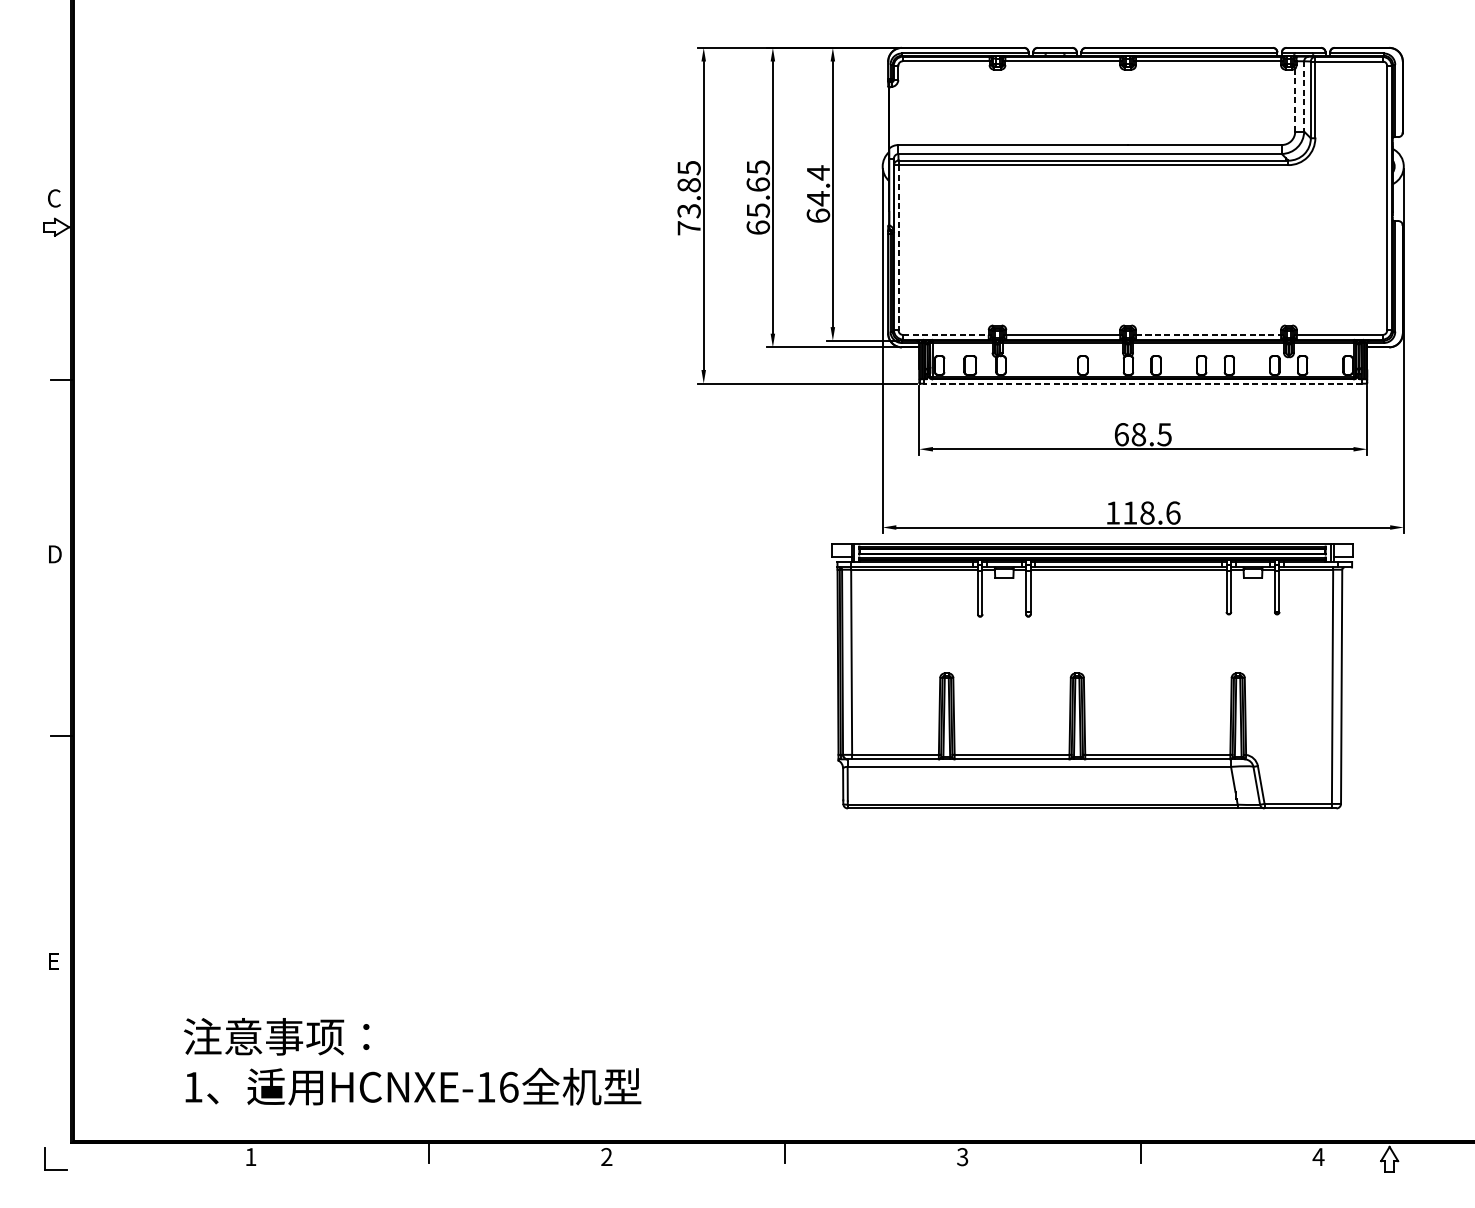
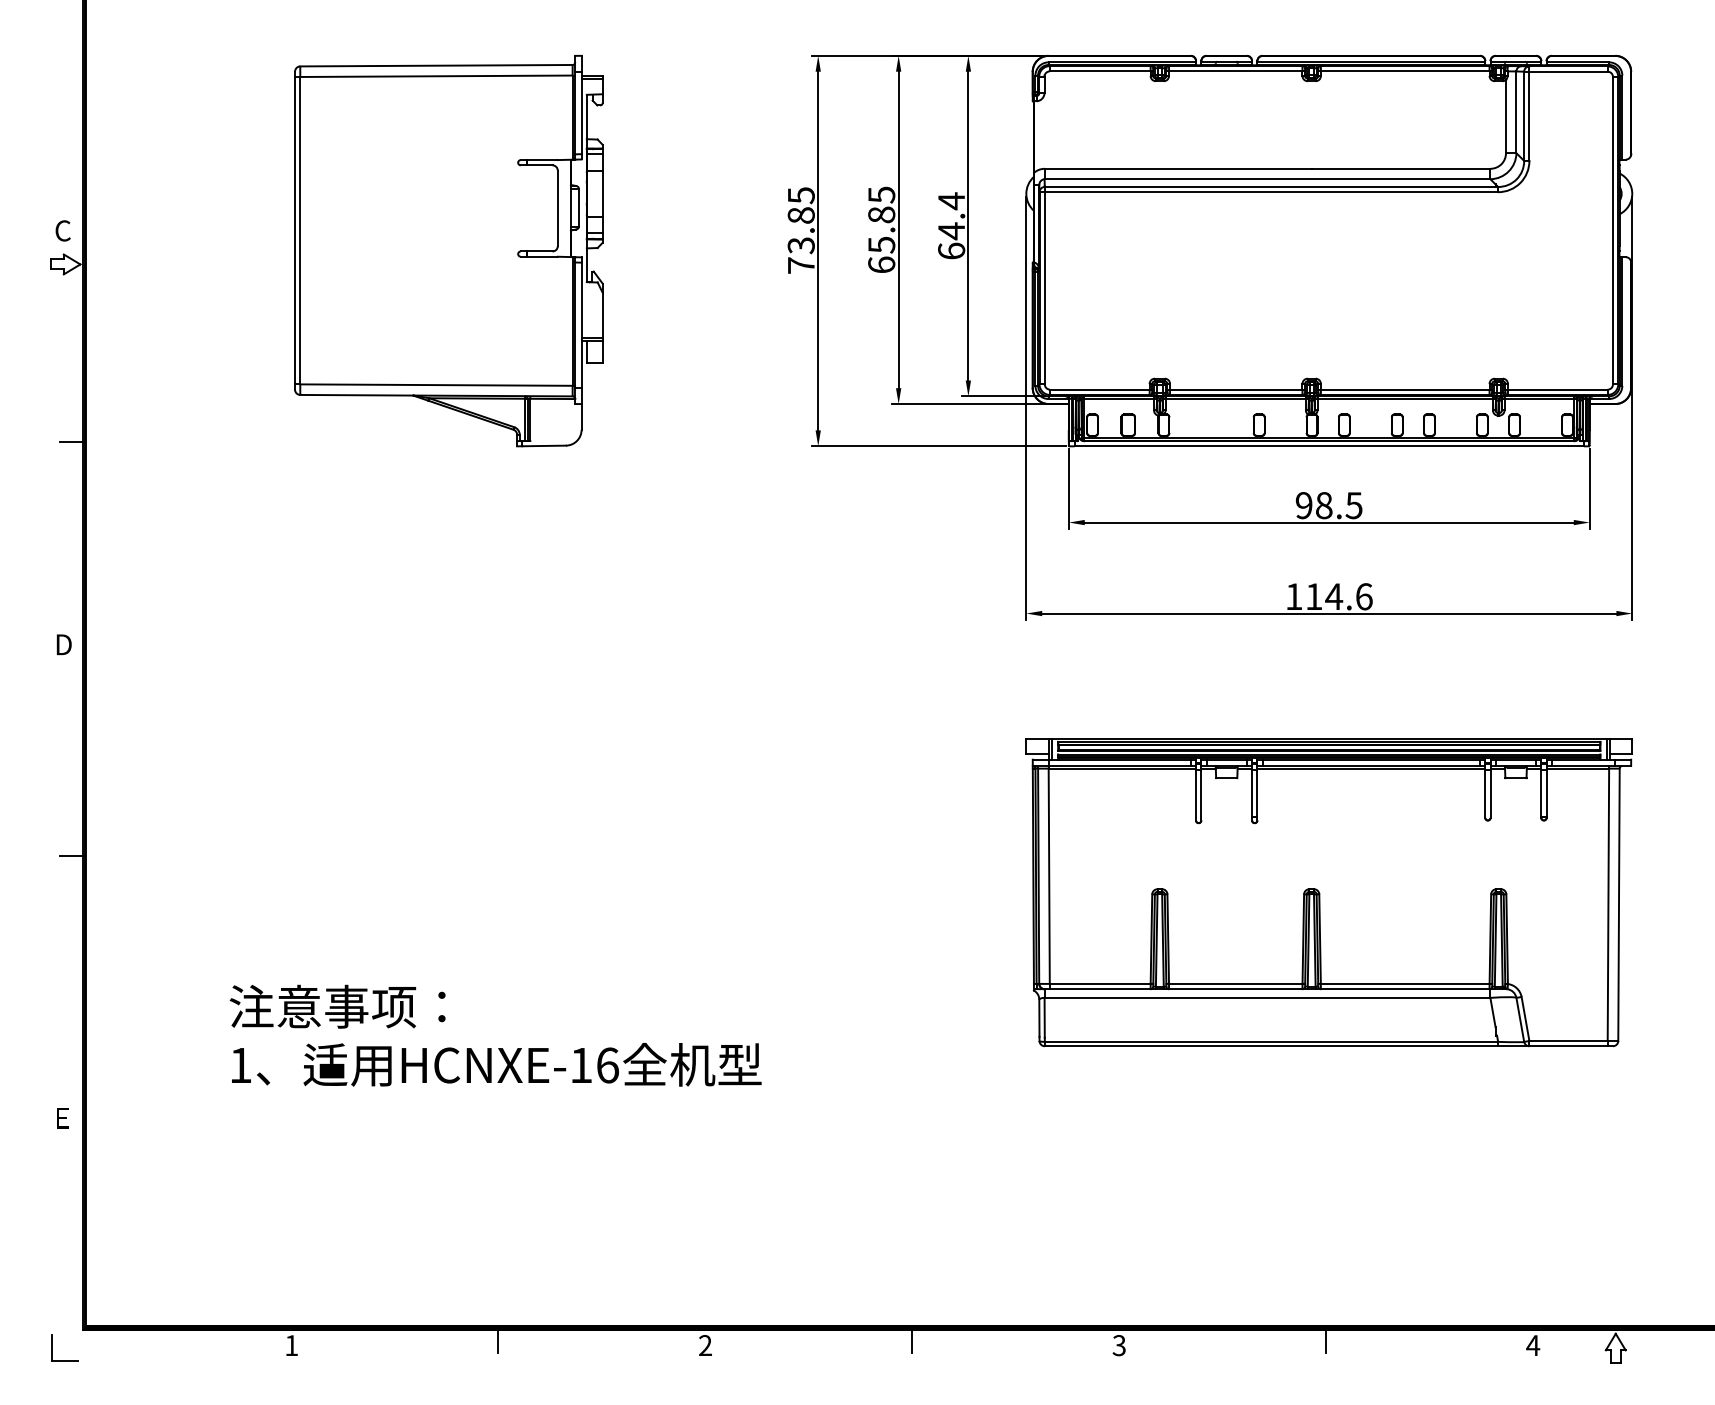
line: (1304, 96) -> (1516, 112), dashed -> solid
line: (1295, 100) -> (1506, 116), dashed -> solid
text: (758, 184) -> (881, 214), 65.65 -> 65.85
part: (385, 215) -> (448, 250), added
line: (898, 247) -> (1044, 288), dashed -> solid
line: (945, 334) -> (1099, 389), dashed -> solid
line: (1208, 334) -> (1405, 389), dashed -> solid
line: (1143, 383) -> (1329, 446), dashed -> solid
text: (1121, 434) -> (1303, 505), 68.5 -> 98.5
text: (1147, 512) -> (1334, 596), 118.6 -> 114.6
part: (1091, 676) -> (1328, 892), moved
text: (412, 1061) -> (495, 1035), moved

